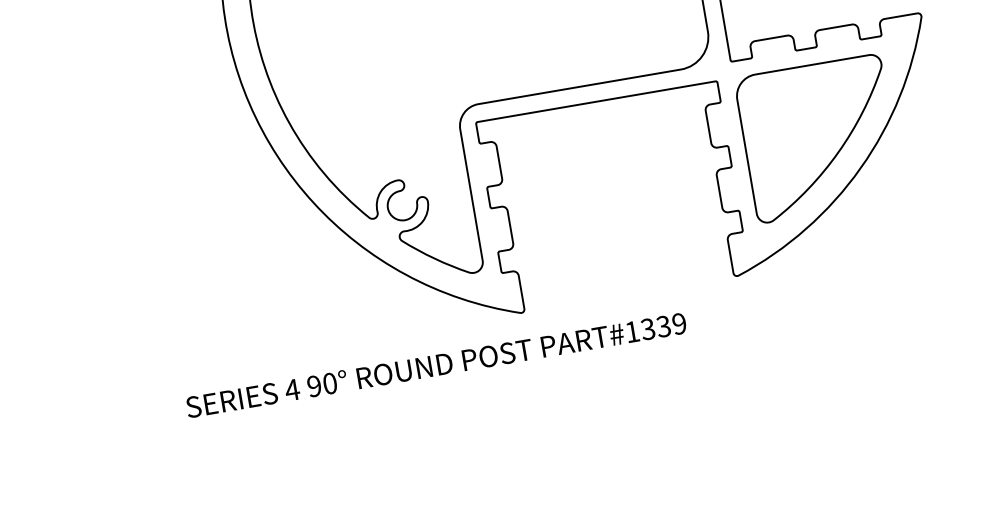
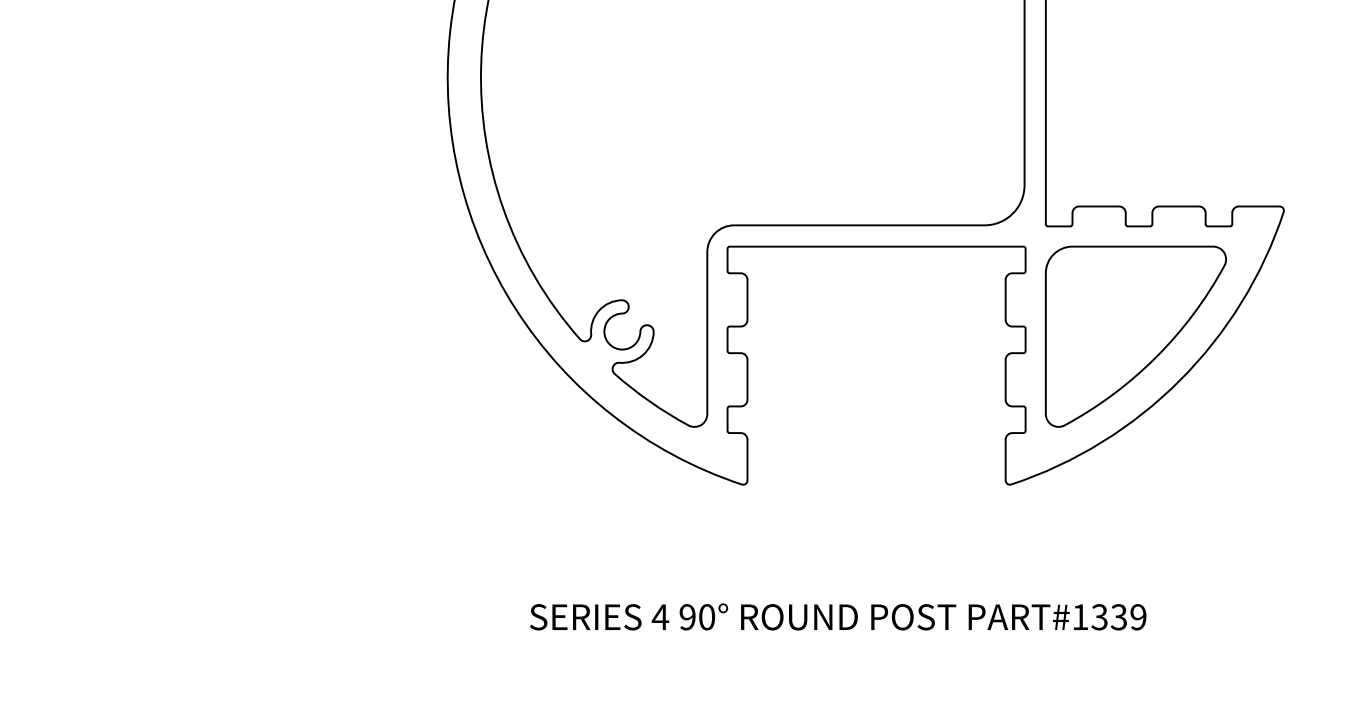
text: (436, 364) -> (838, 616), moved

